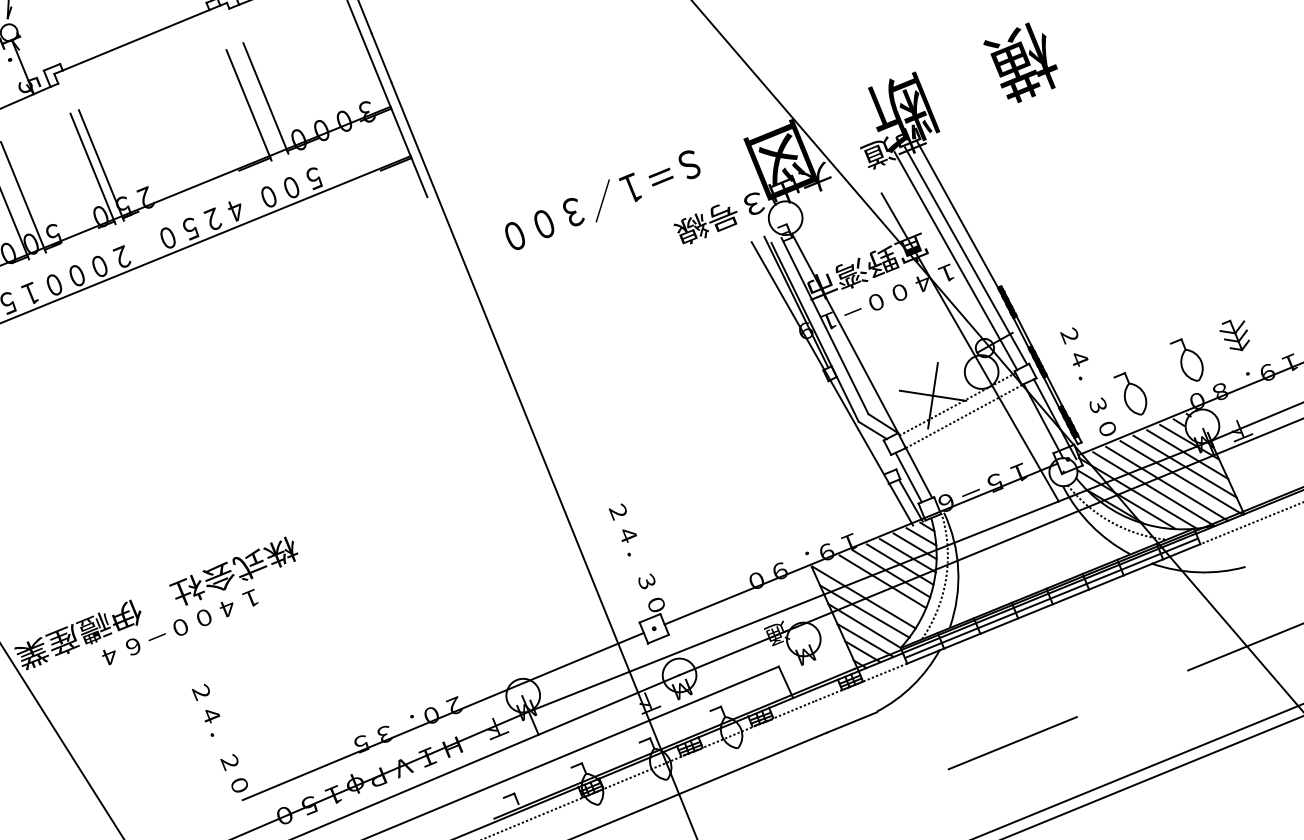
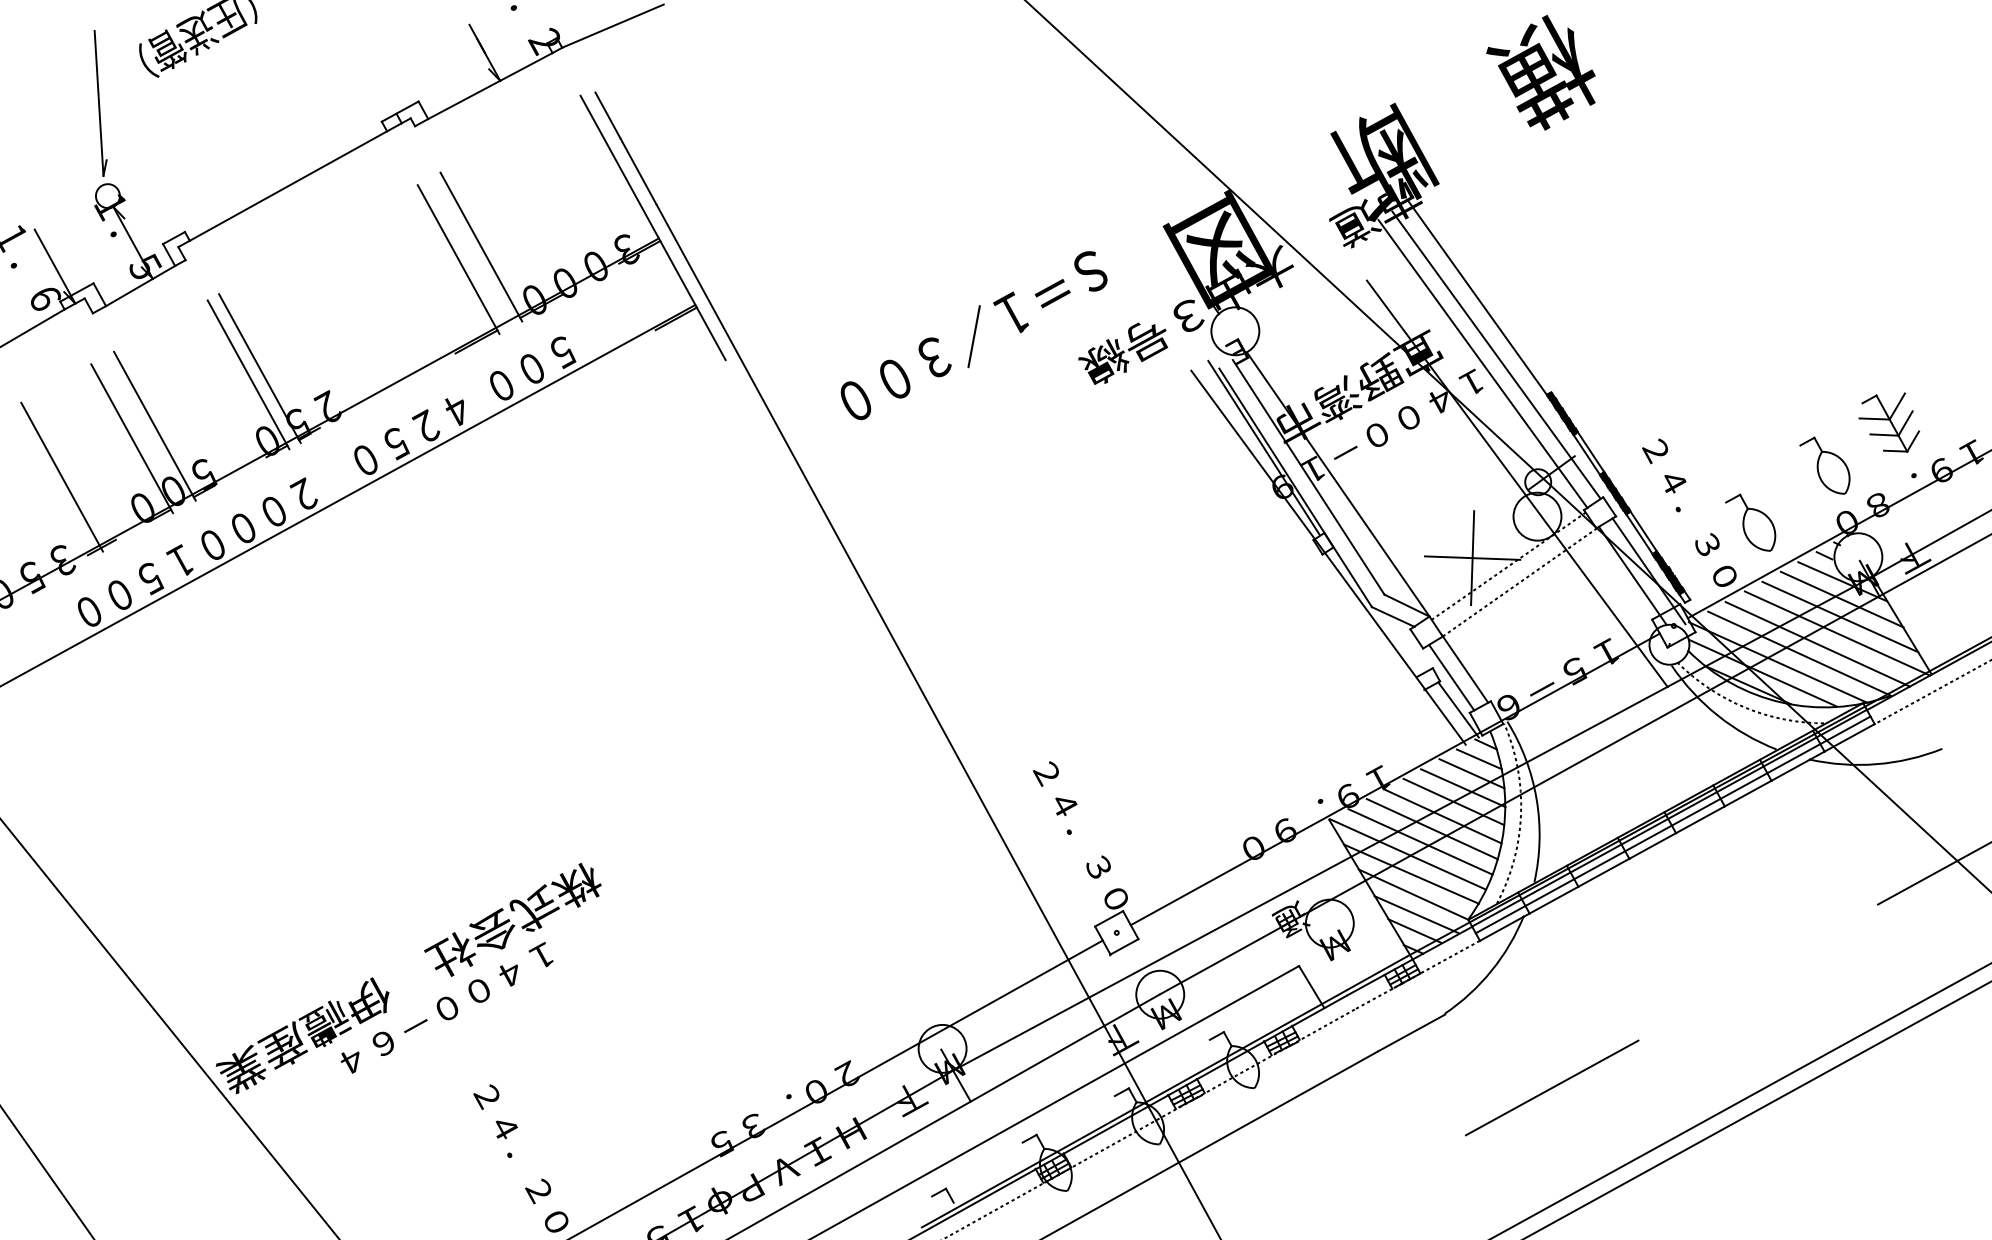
part: (1234, 334) -> (1888, 422), size x1.43
line: (873, 589) -> (1420, 841), added
line: (1013, 742) -> (1552, 1087), moved

